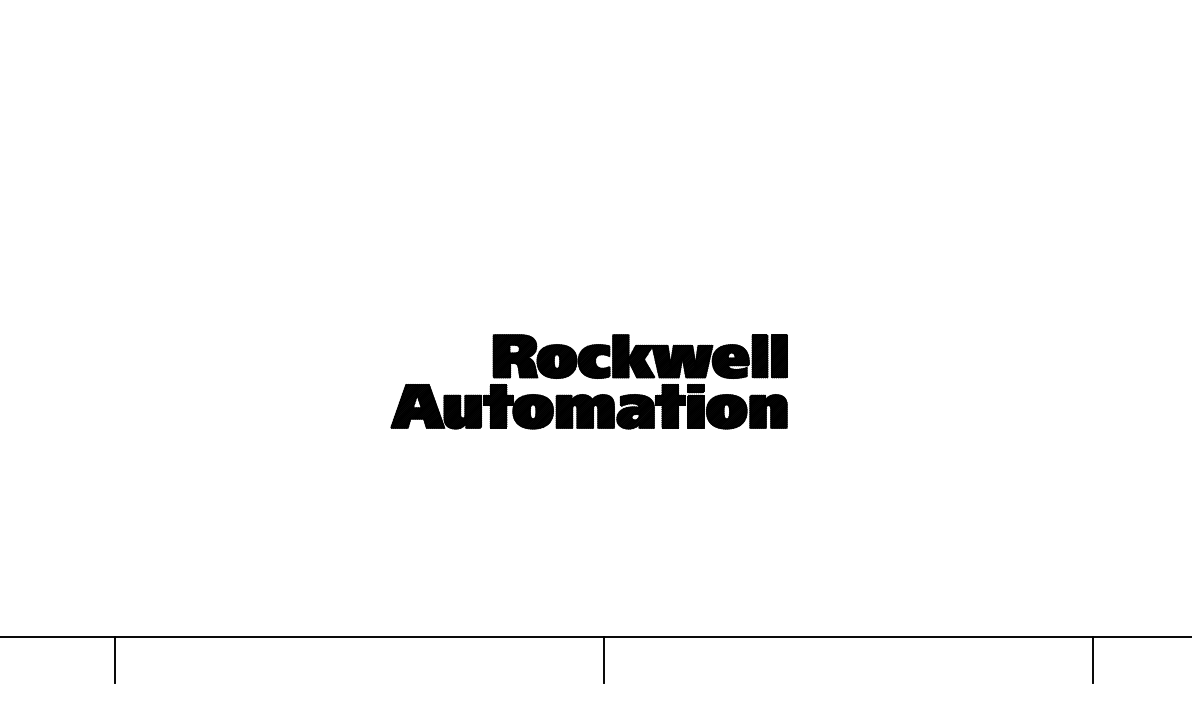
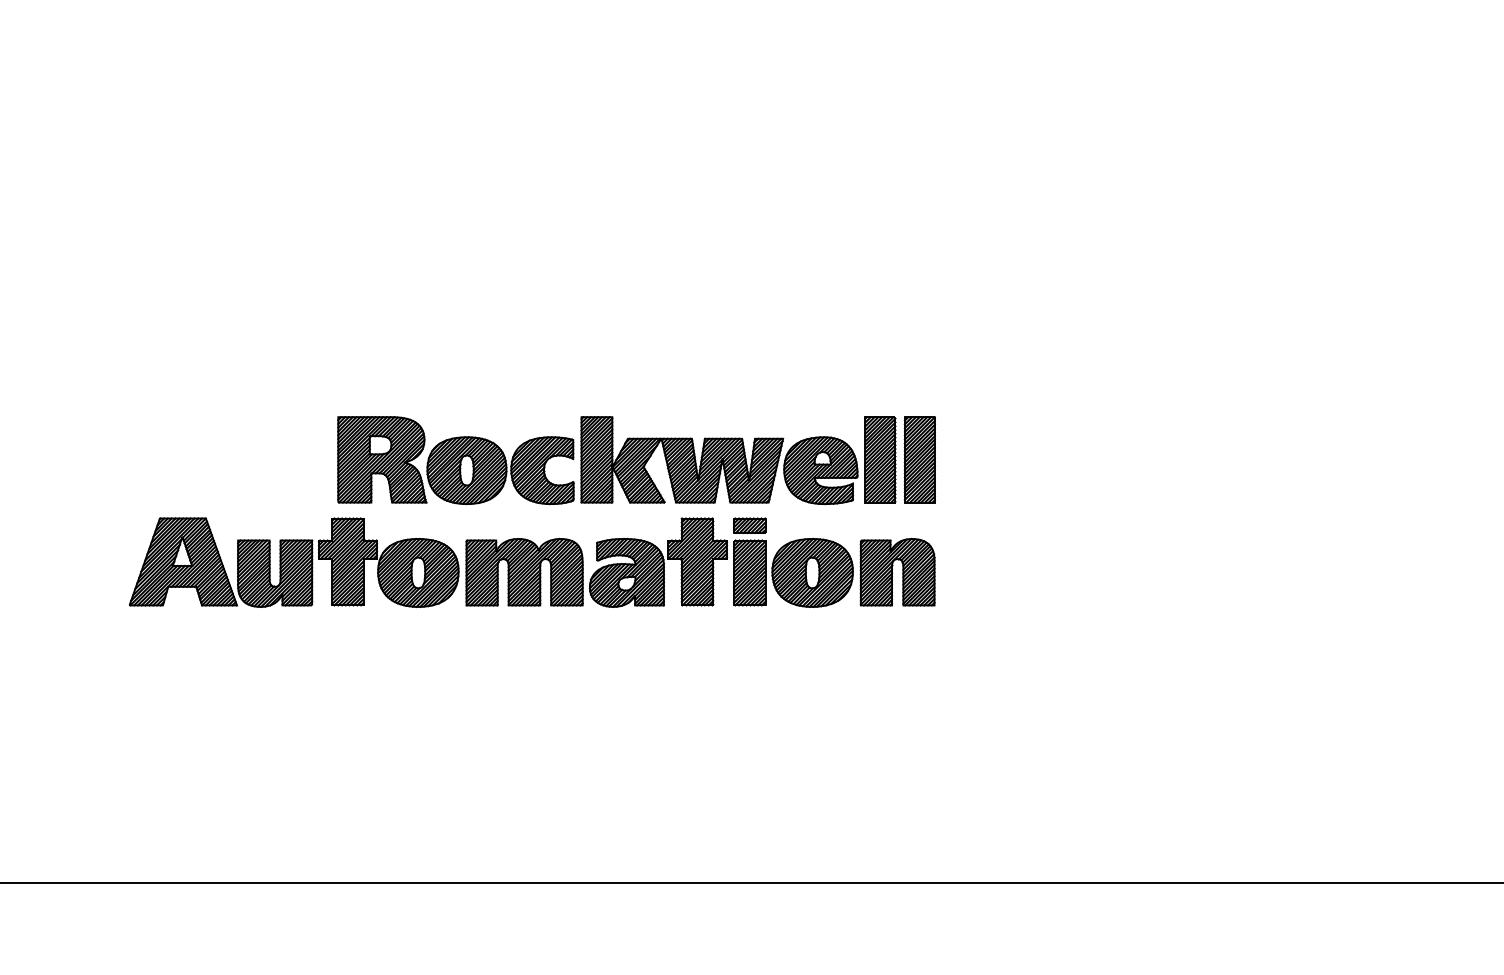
part: (588, 381) -> (531, 511), size x1.4
line: (603, 659) -> (553, 915), removed
line: (1093, 659) -> (1265, 915), removed

